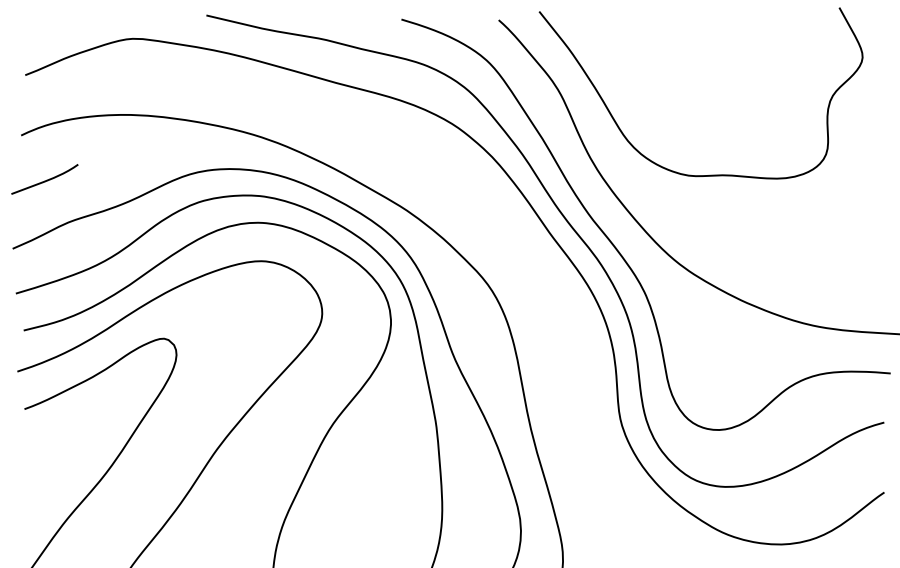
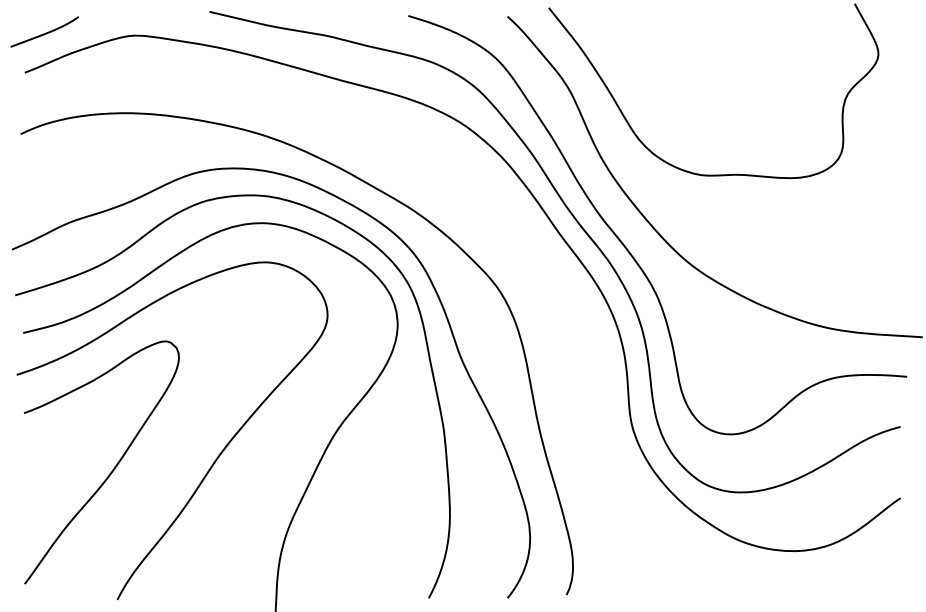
curve: (45, 179) -> (45, 32), moved

